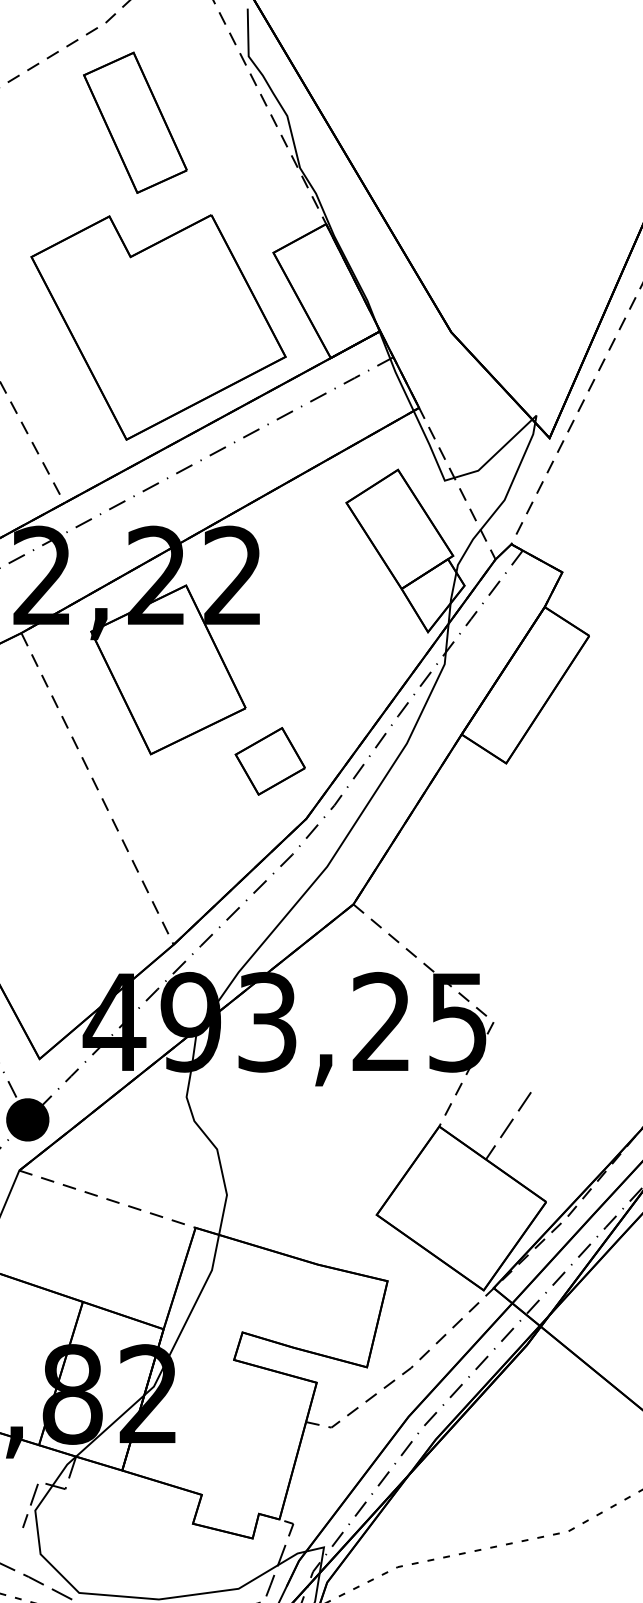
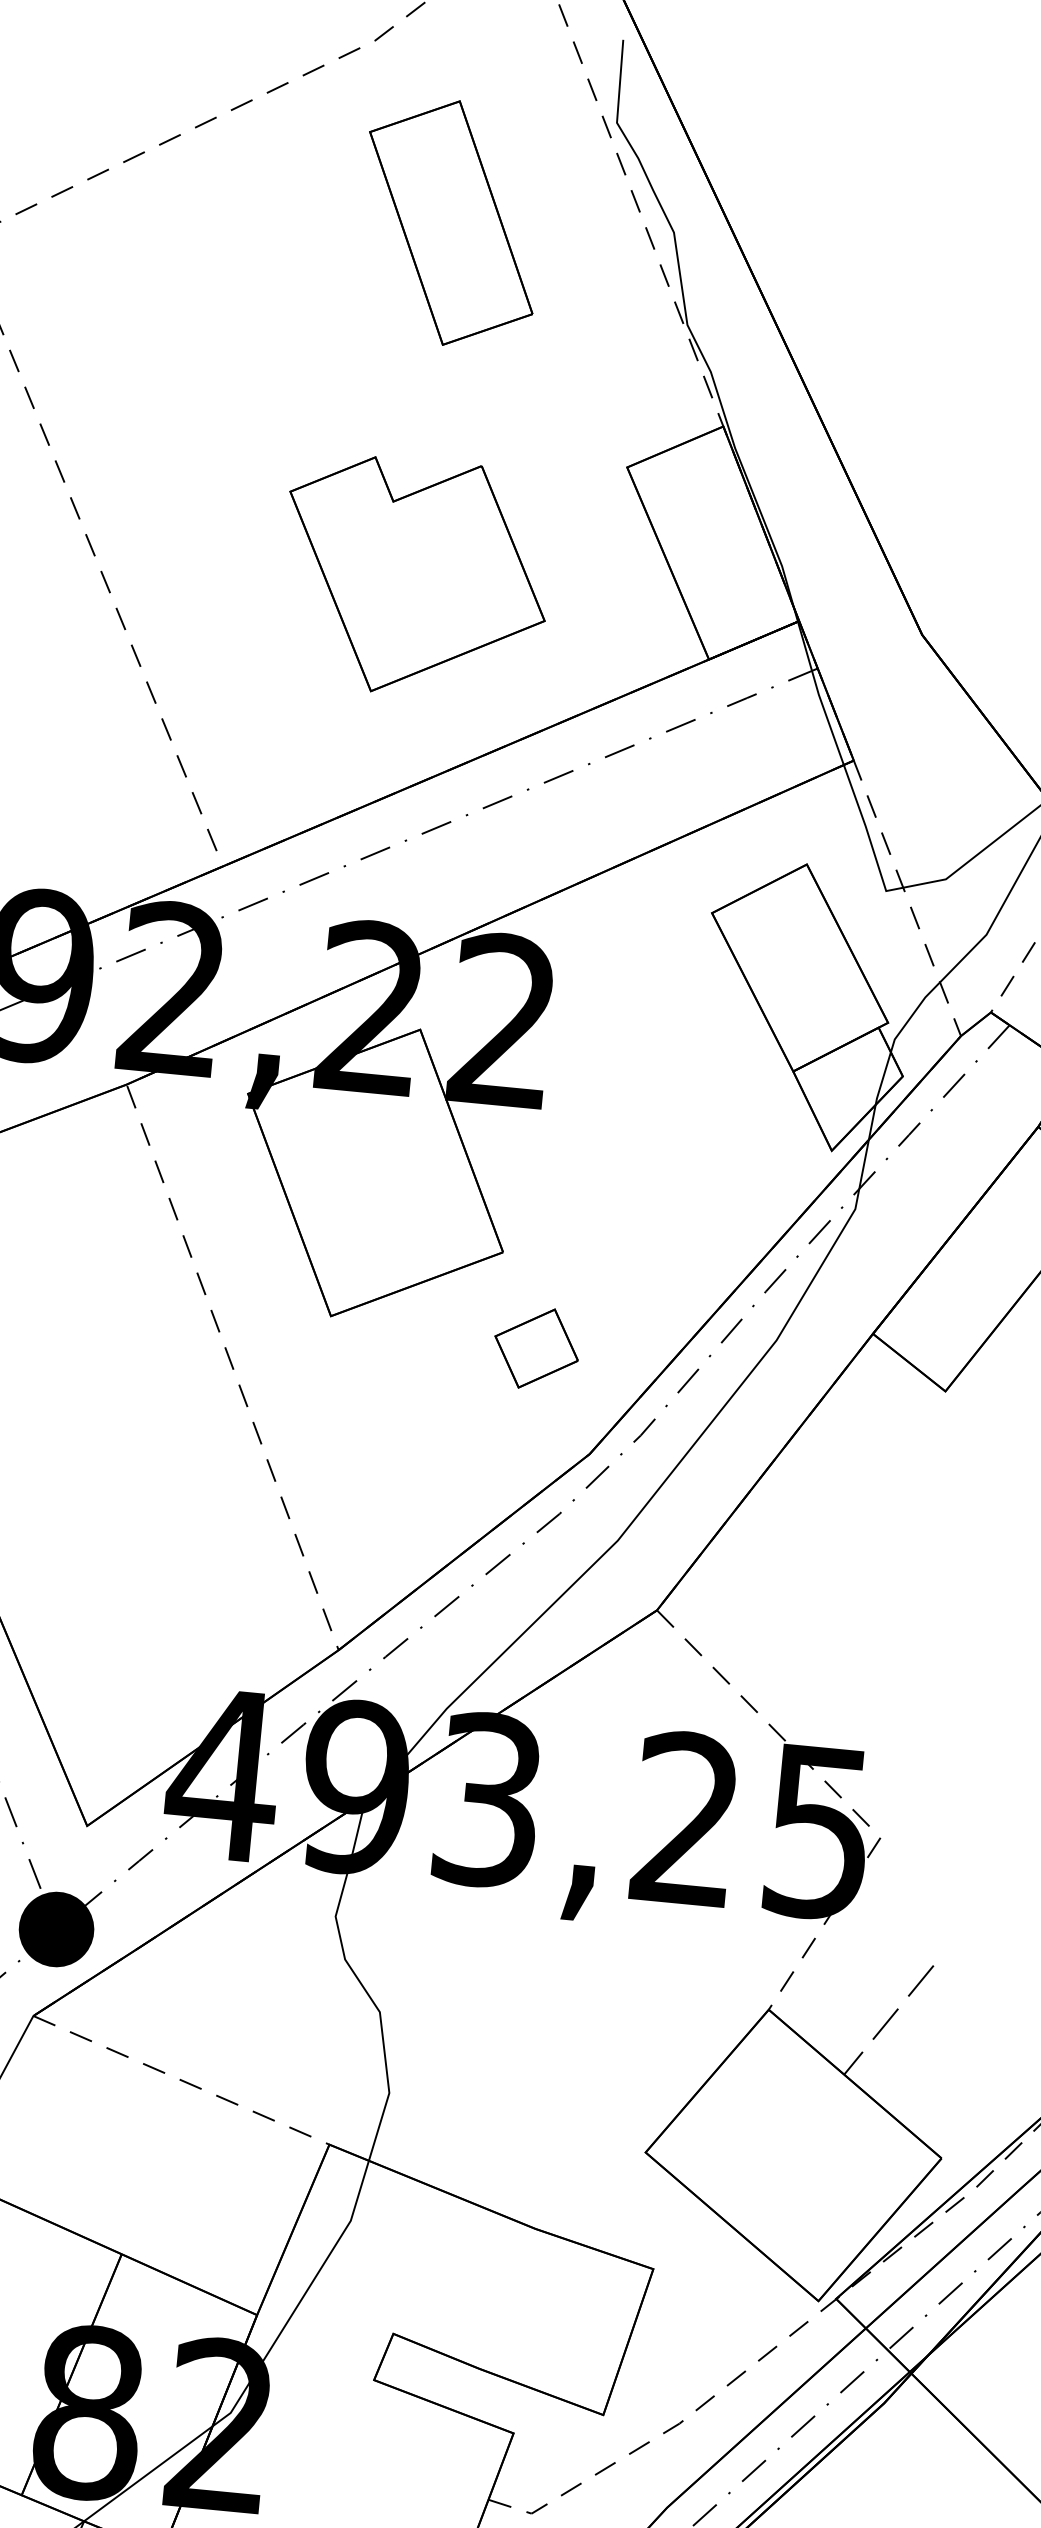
part: (135, 122) -> (451, 222), moved
part: (158, 327) -> (415, 577), size x0.6
part: (269, 761) -> (535, 1348), size x0.7

